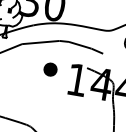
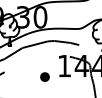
part: (49, 68) -> (44, 76), moved

